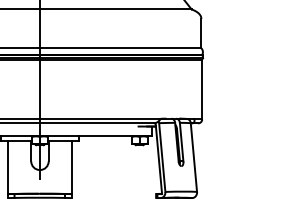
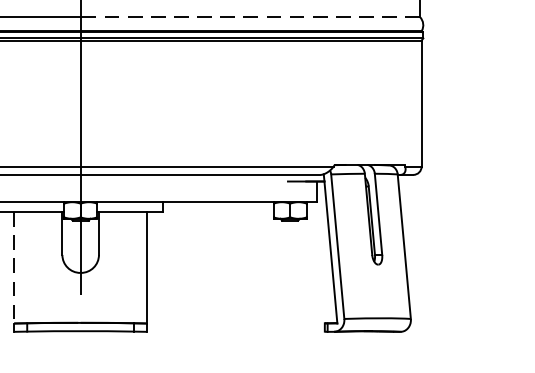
line: (120, 48) -> (249, 17), solid -> dashed
line: (8, 168) -> (14, 269), solid -> dashed

